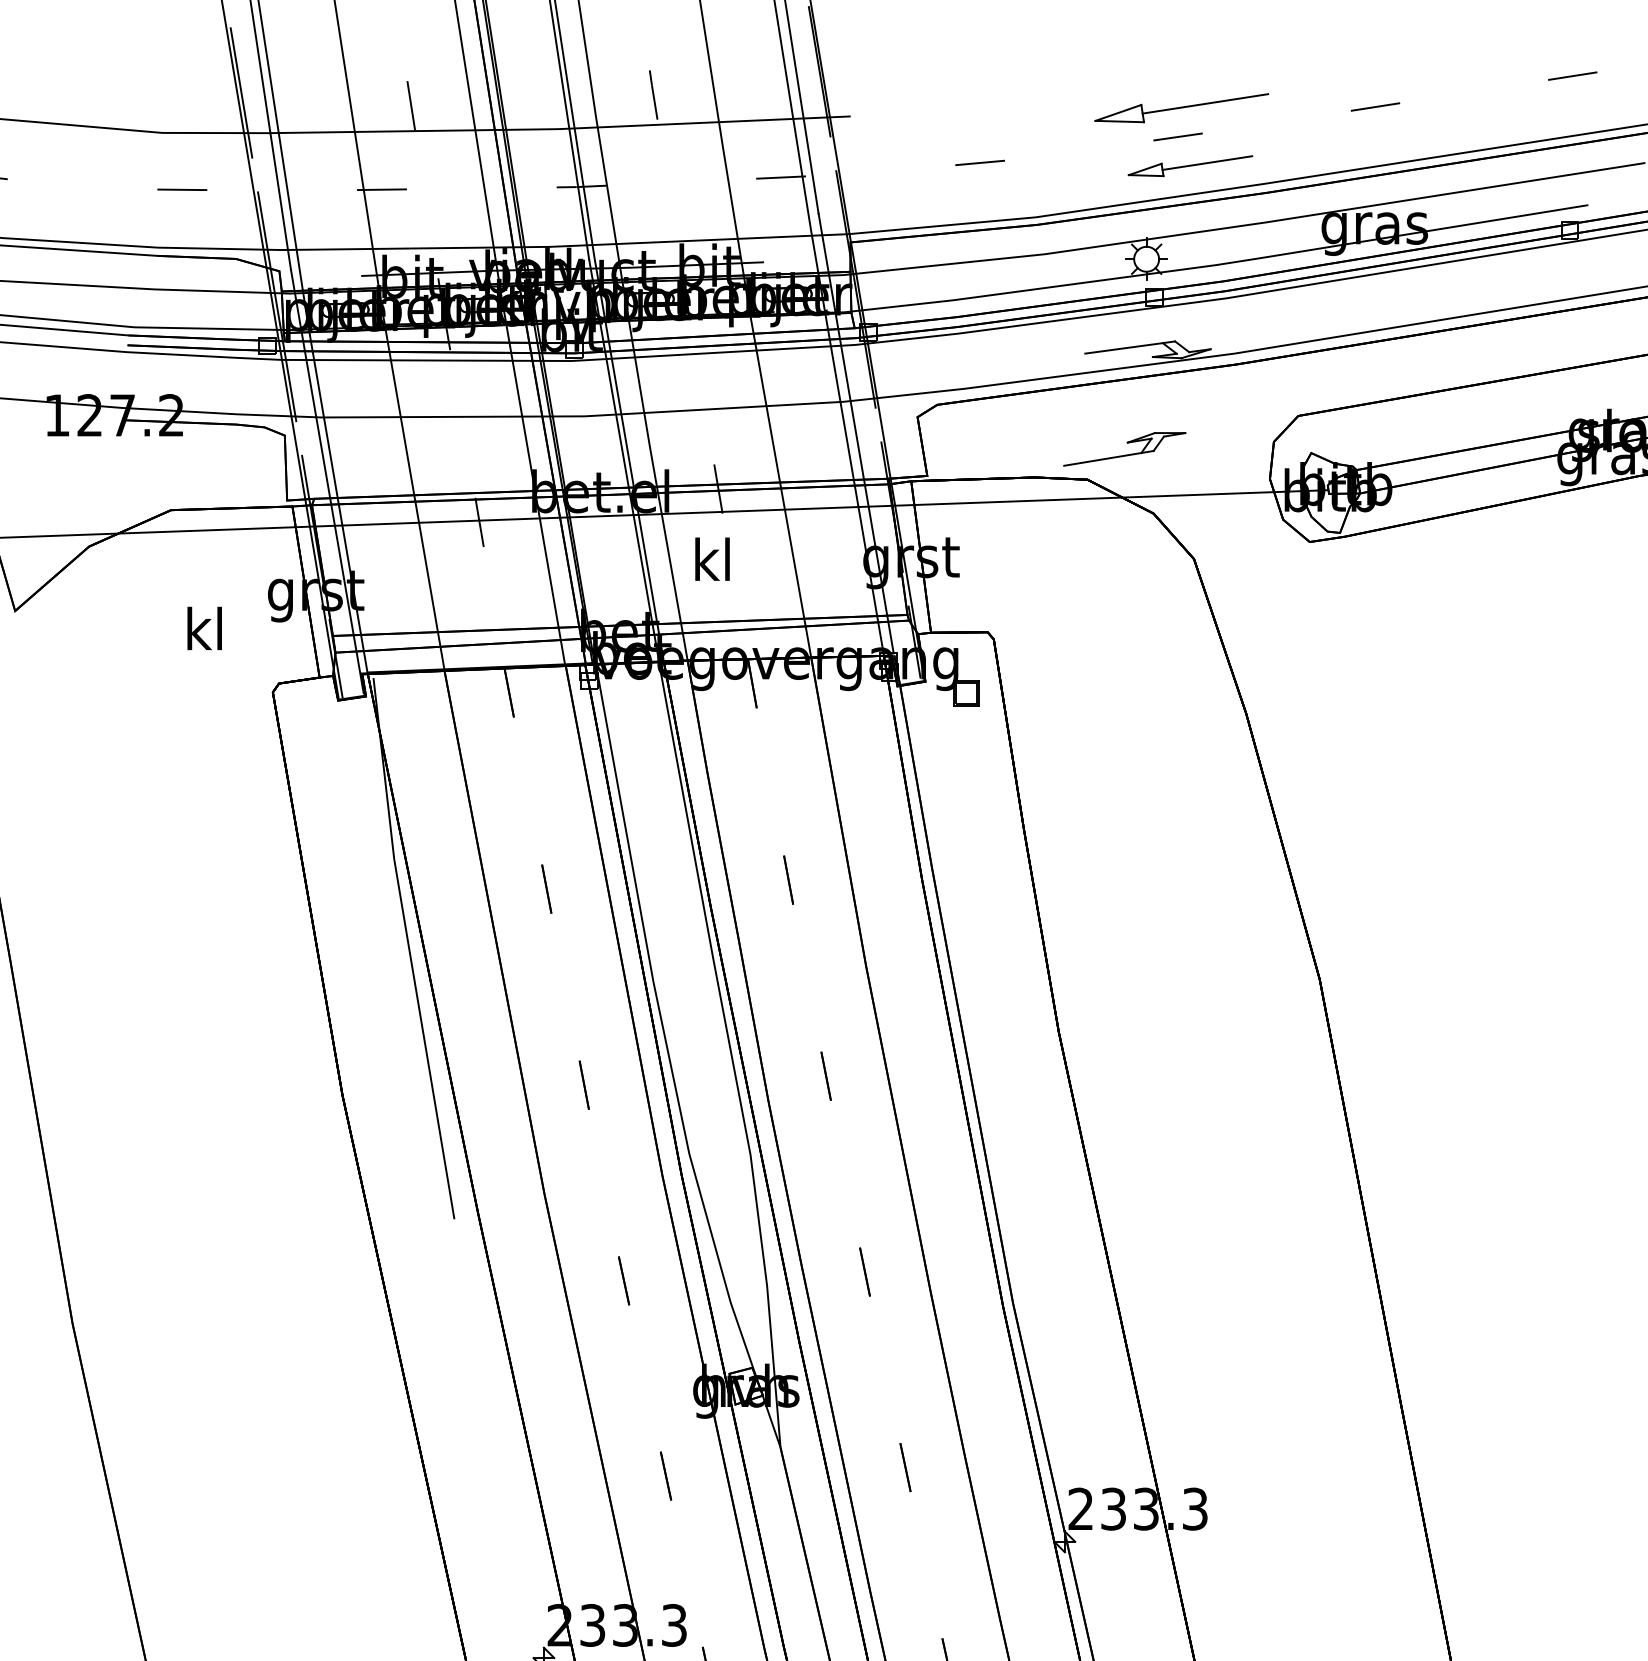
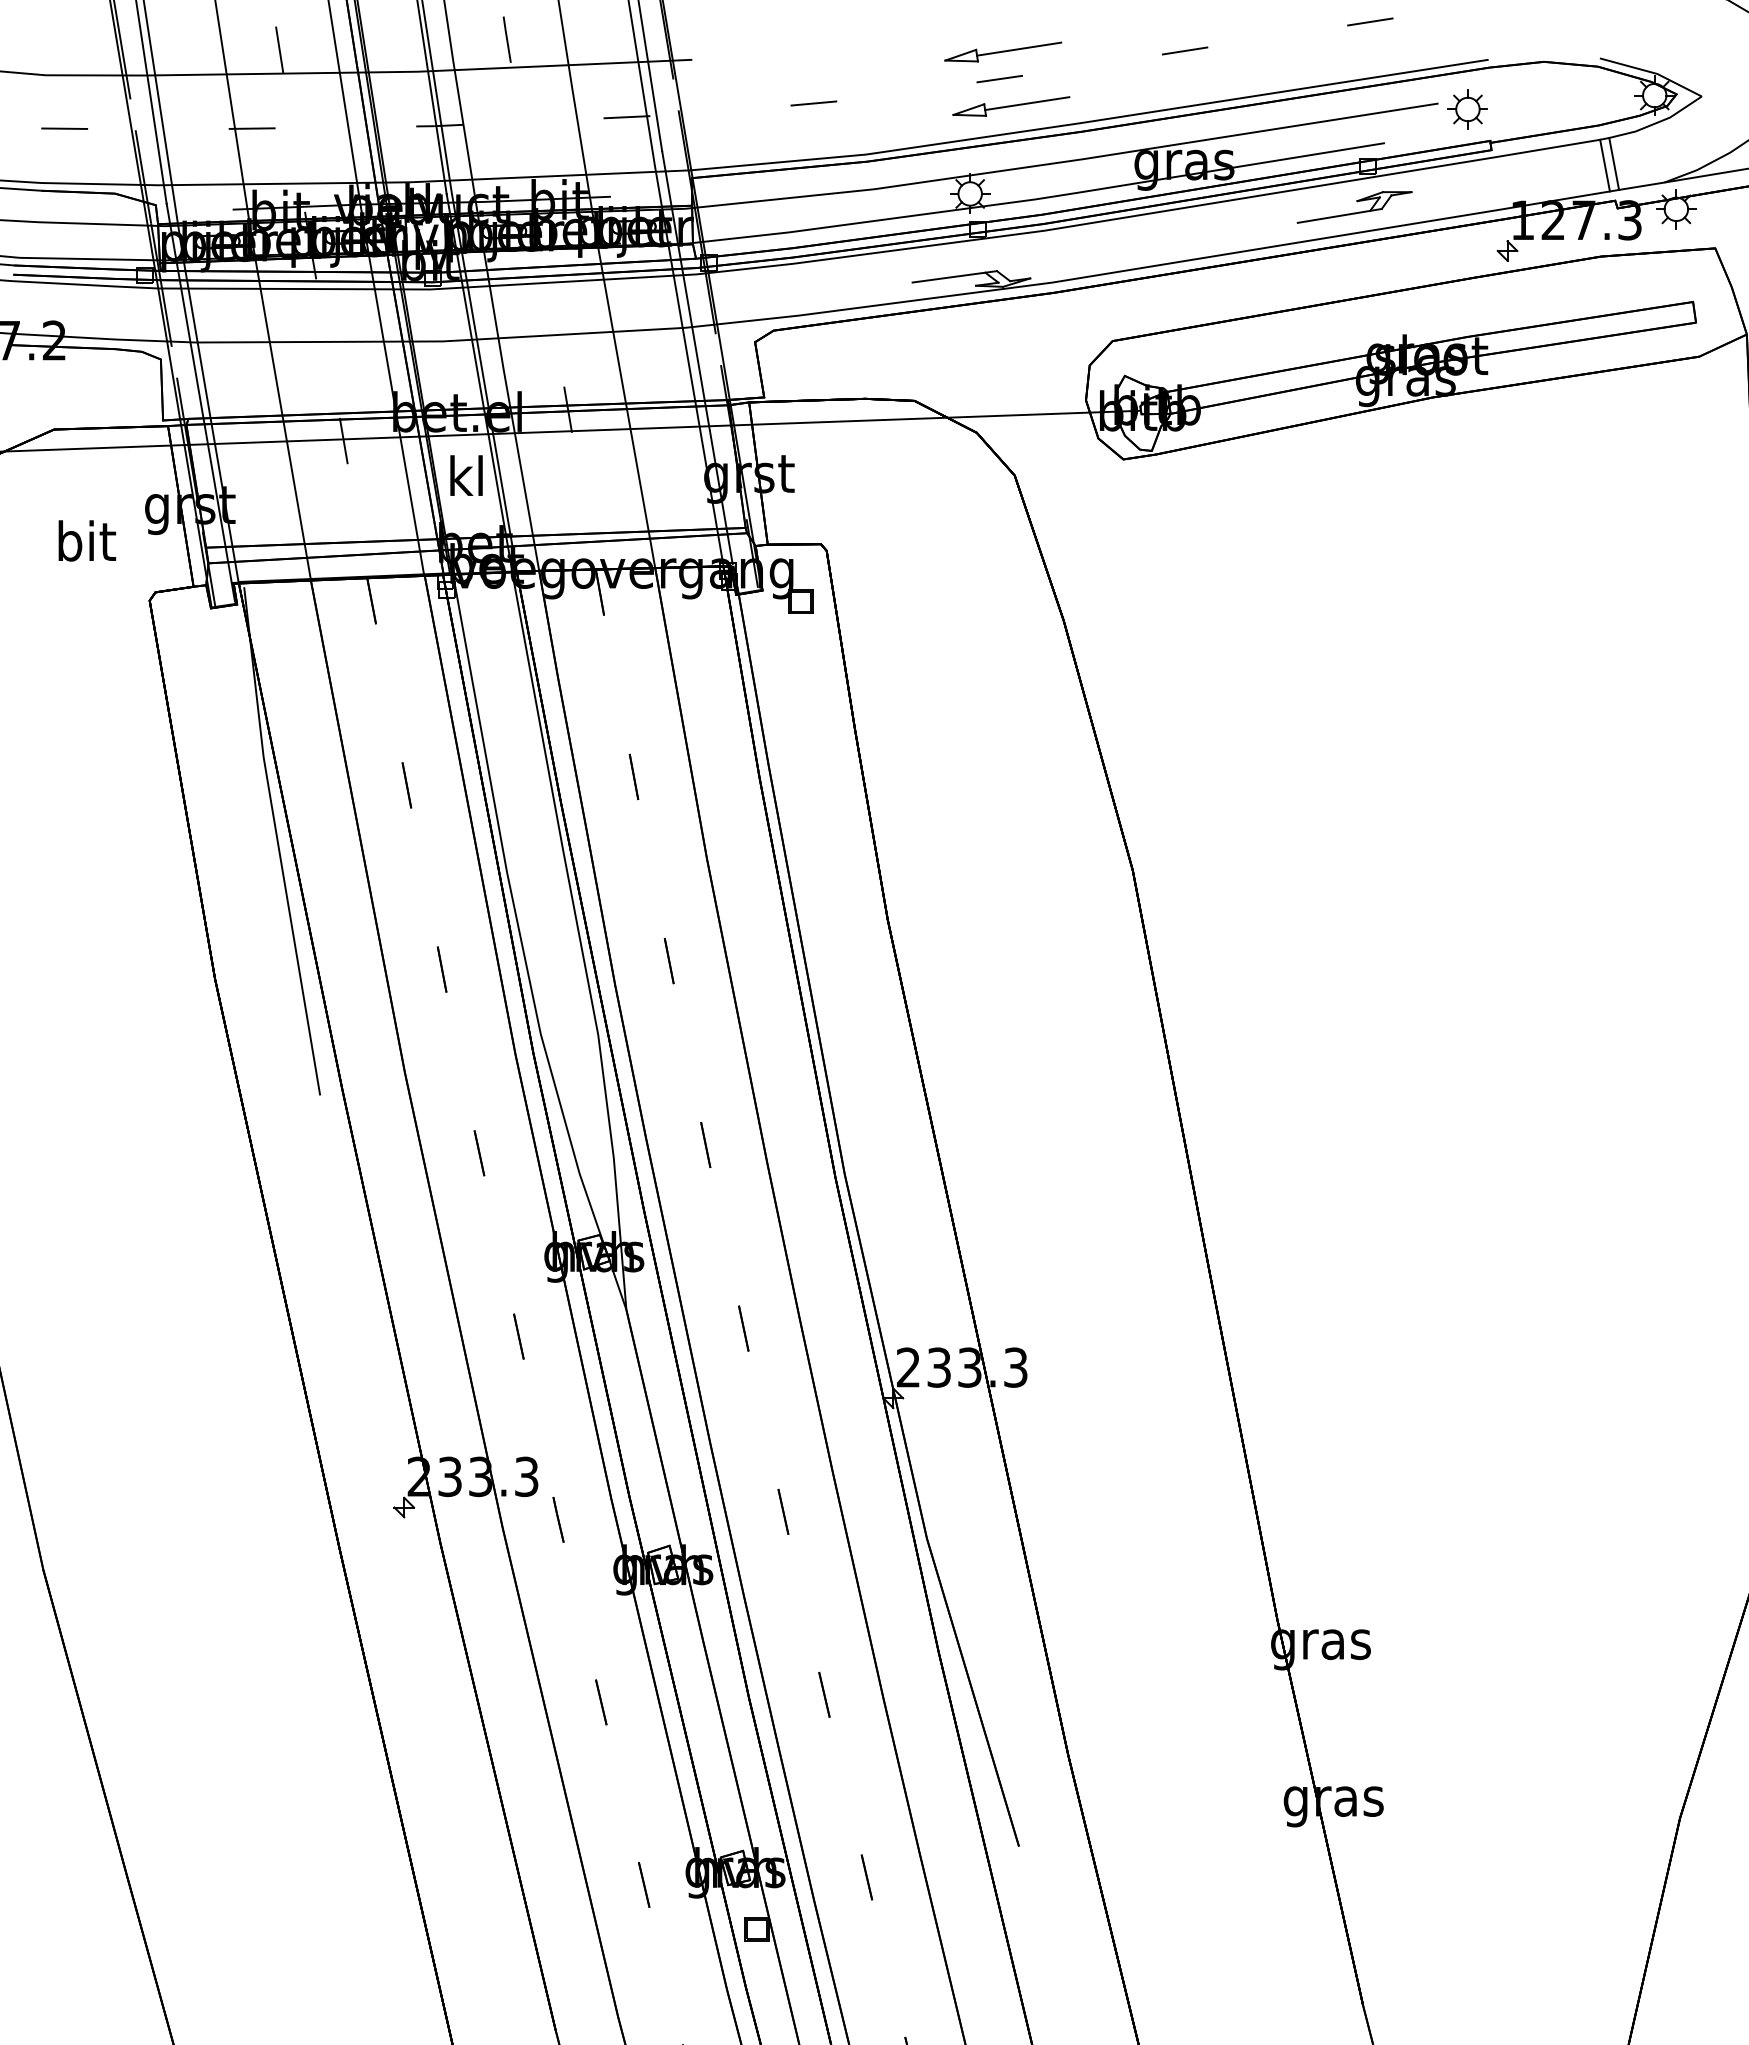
part: (1182, 107) -> (1003, 51), size x0.71
part: (1124, 449) -> (1354, 207), moved
text: (712, 559) -> (466, 475), moved
text: (206, 628) -> (87, 540), kl -> bit

